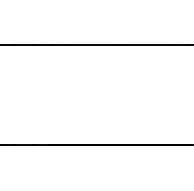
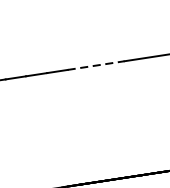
line: (94, 45) -> (96, 65), solid -> dashed

